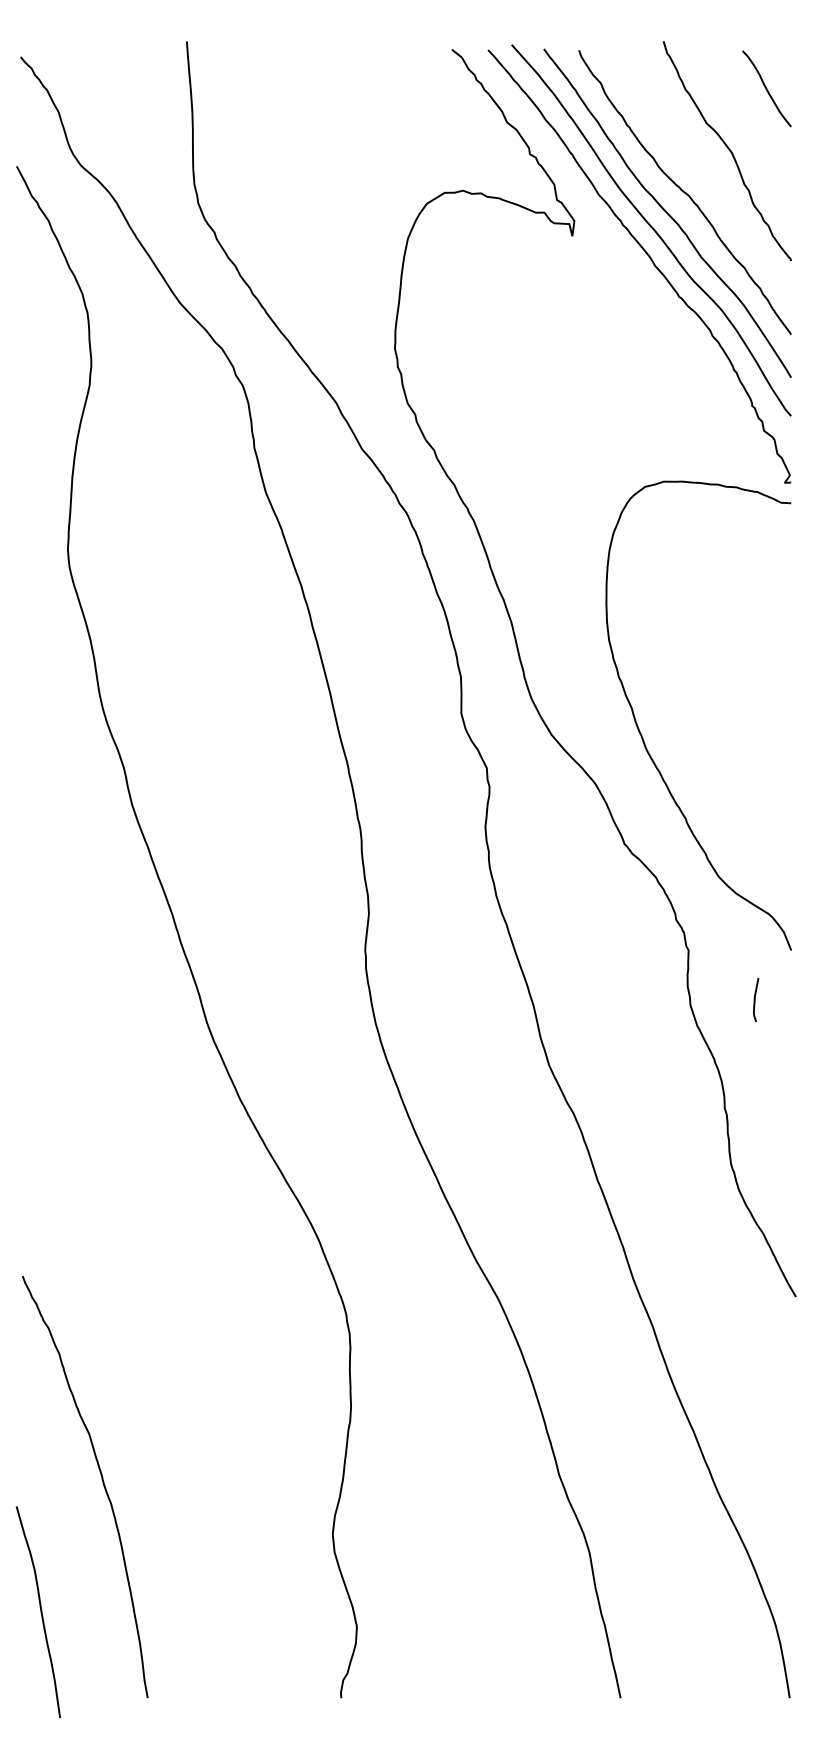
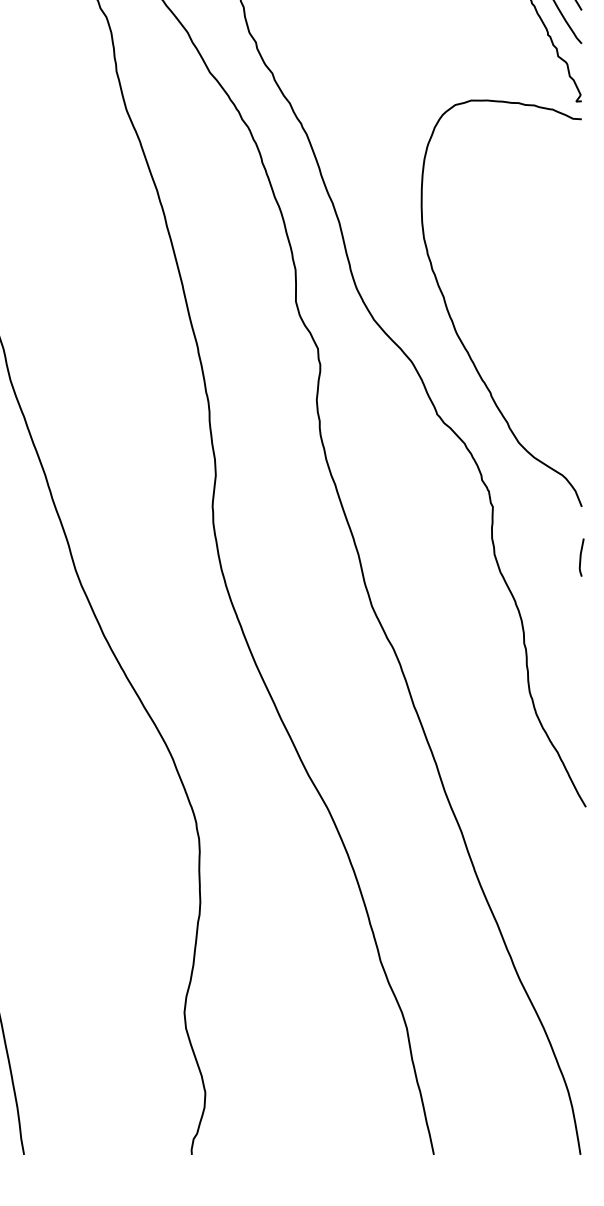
curve: (755, 1000) -> (581, 558), moved

